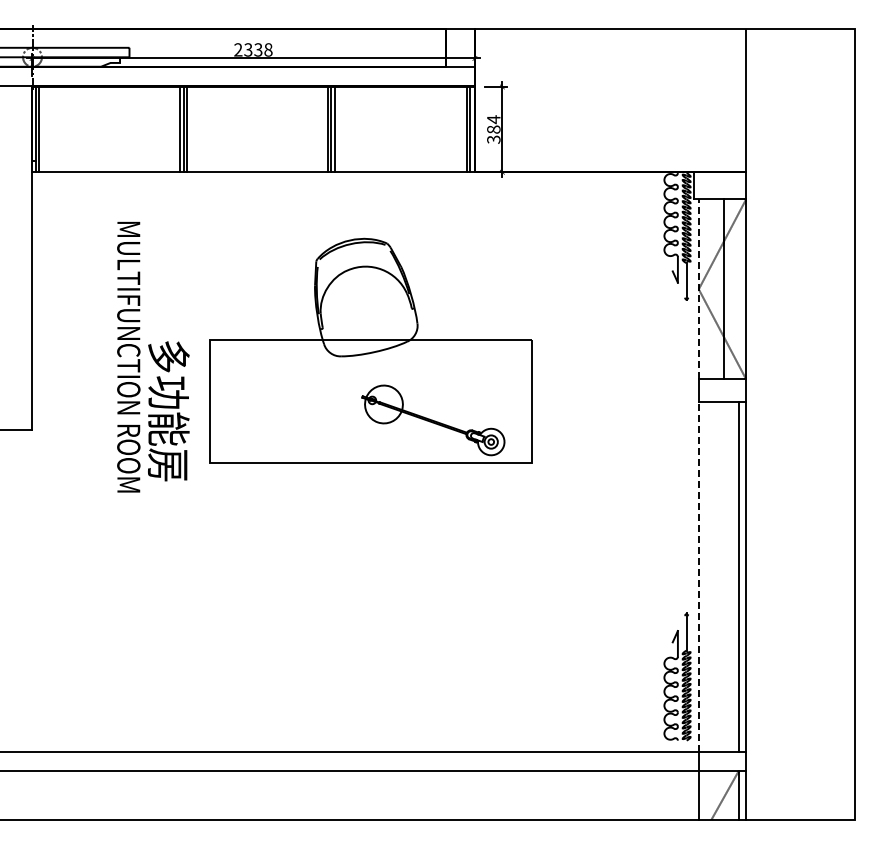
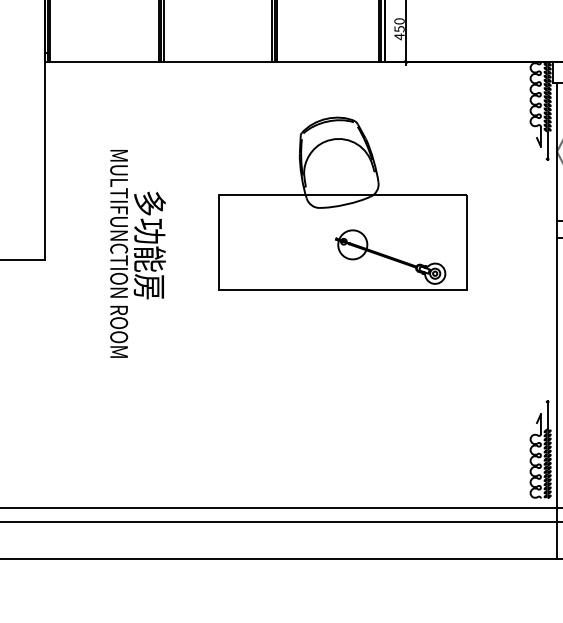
text: (493, 129) -> (399, 29), 384 -> 450
line: (698, 289) -> (556, 151), dashed -> solid
part: (370, 350) -> (342, 203), moved
text: (128, 357) -> (118, 254), moved
line: (698, 576) -> (556, 372), dashed -> solid

